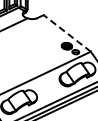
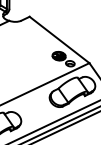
line: (67, 33) -> (59, 40), dashed -> solid

